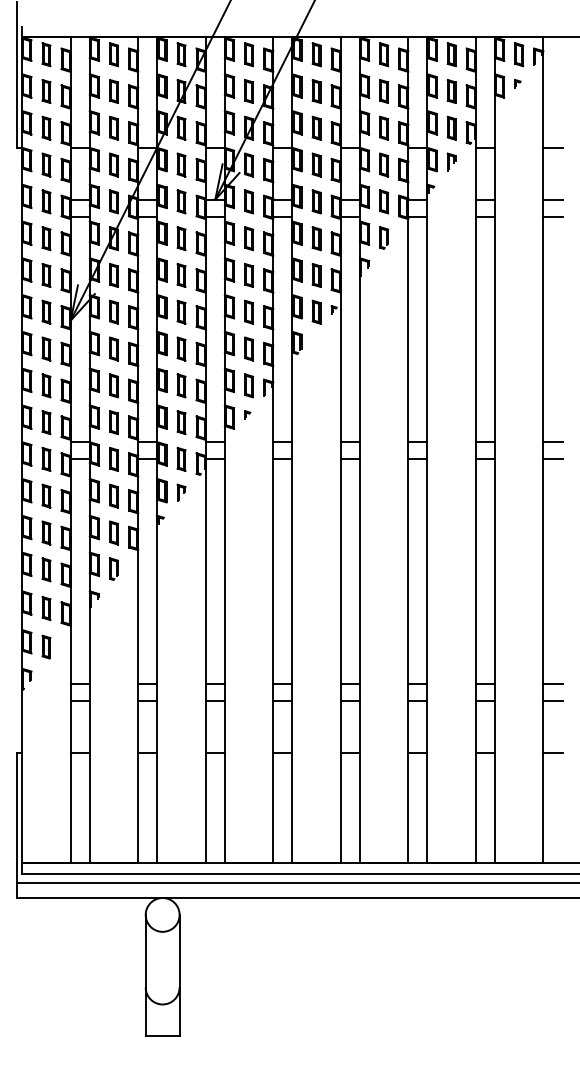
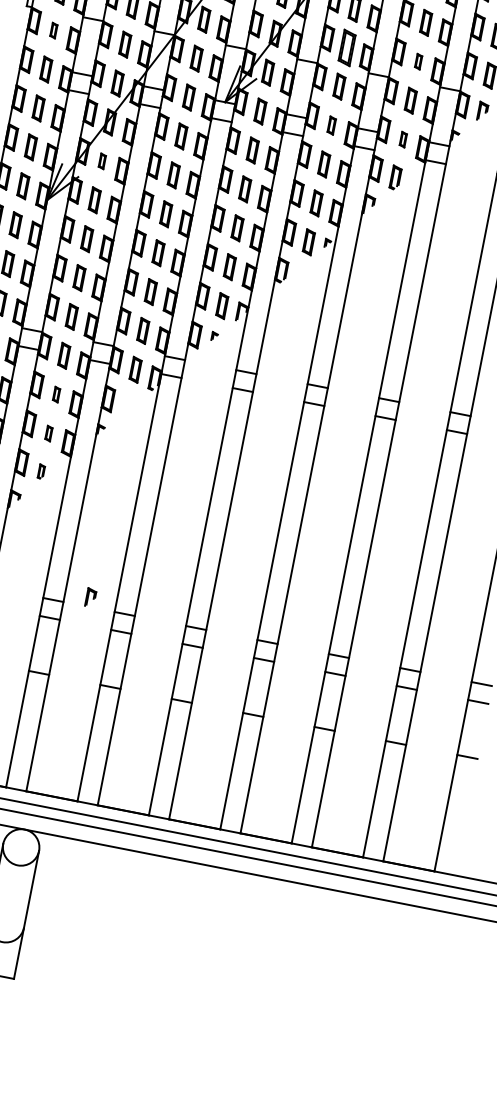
part: (316, 127) -> (347, 46), size x1.4
part: (384, 127) -> (418, 61), size x0.6
part: (46, 164) -> (54, 30), size x0.6
part: (316, 201) -> (331, 125), size x0.7
part: (384, 201) -> (403, 139), size x0.6
part: (113, 275) -> (101, 161), size x0.6
part: (181, 492) -> (90, 597), moved
part: (113, 495) -> (56, 393), size x0.6
part: (113, 532) -> (48, 432), size x0.6
part: (113, 568) -> (41, 471), size x0.6

